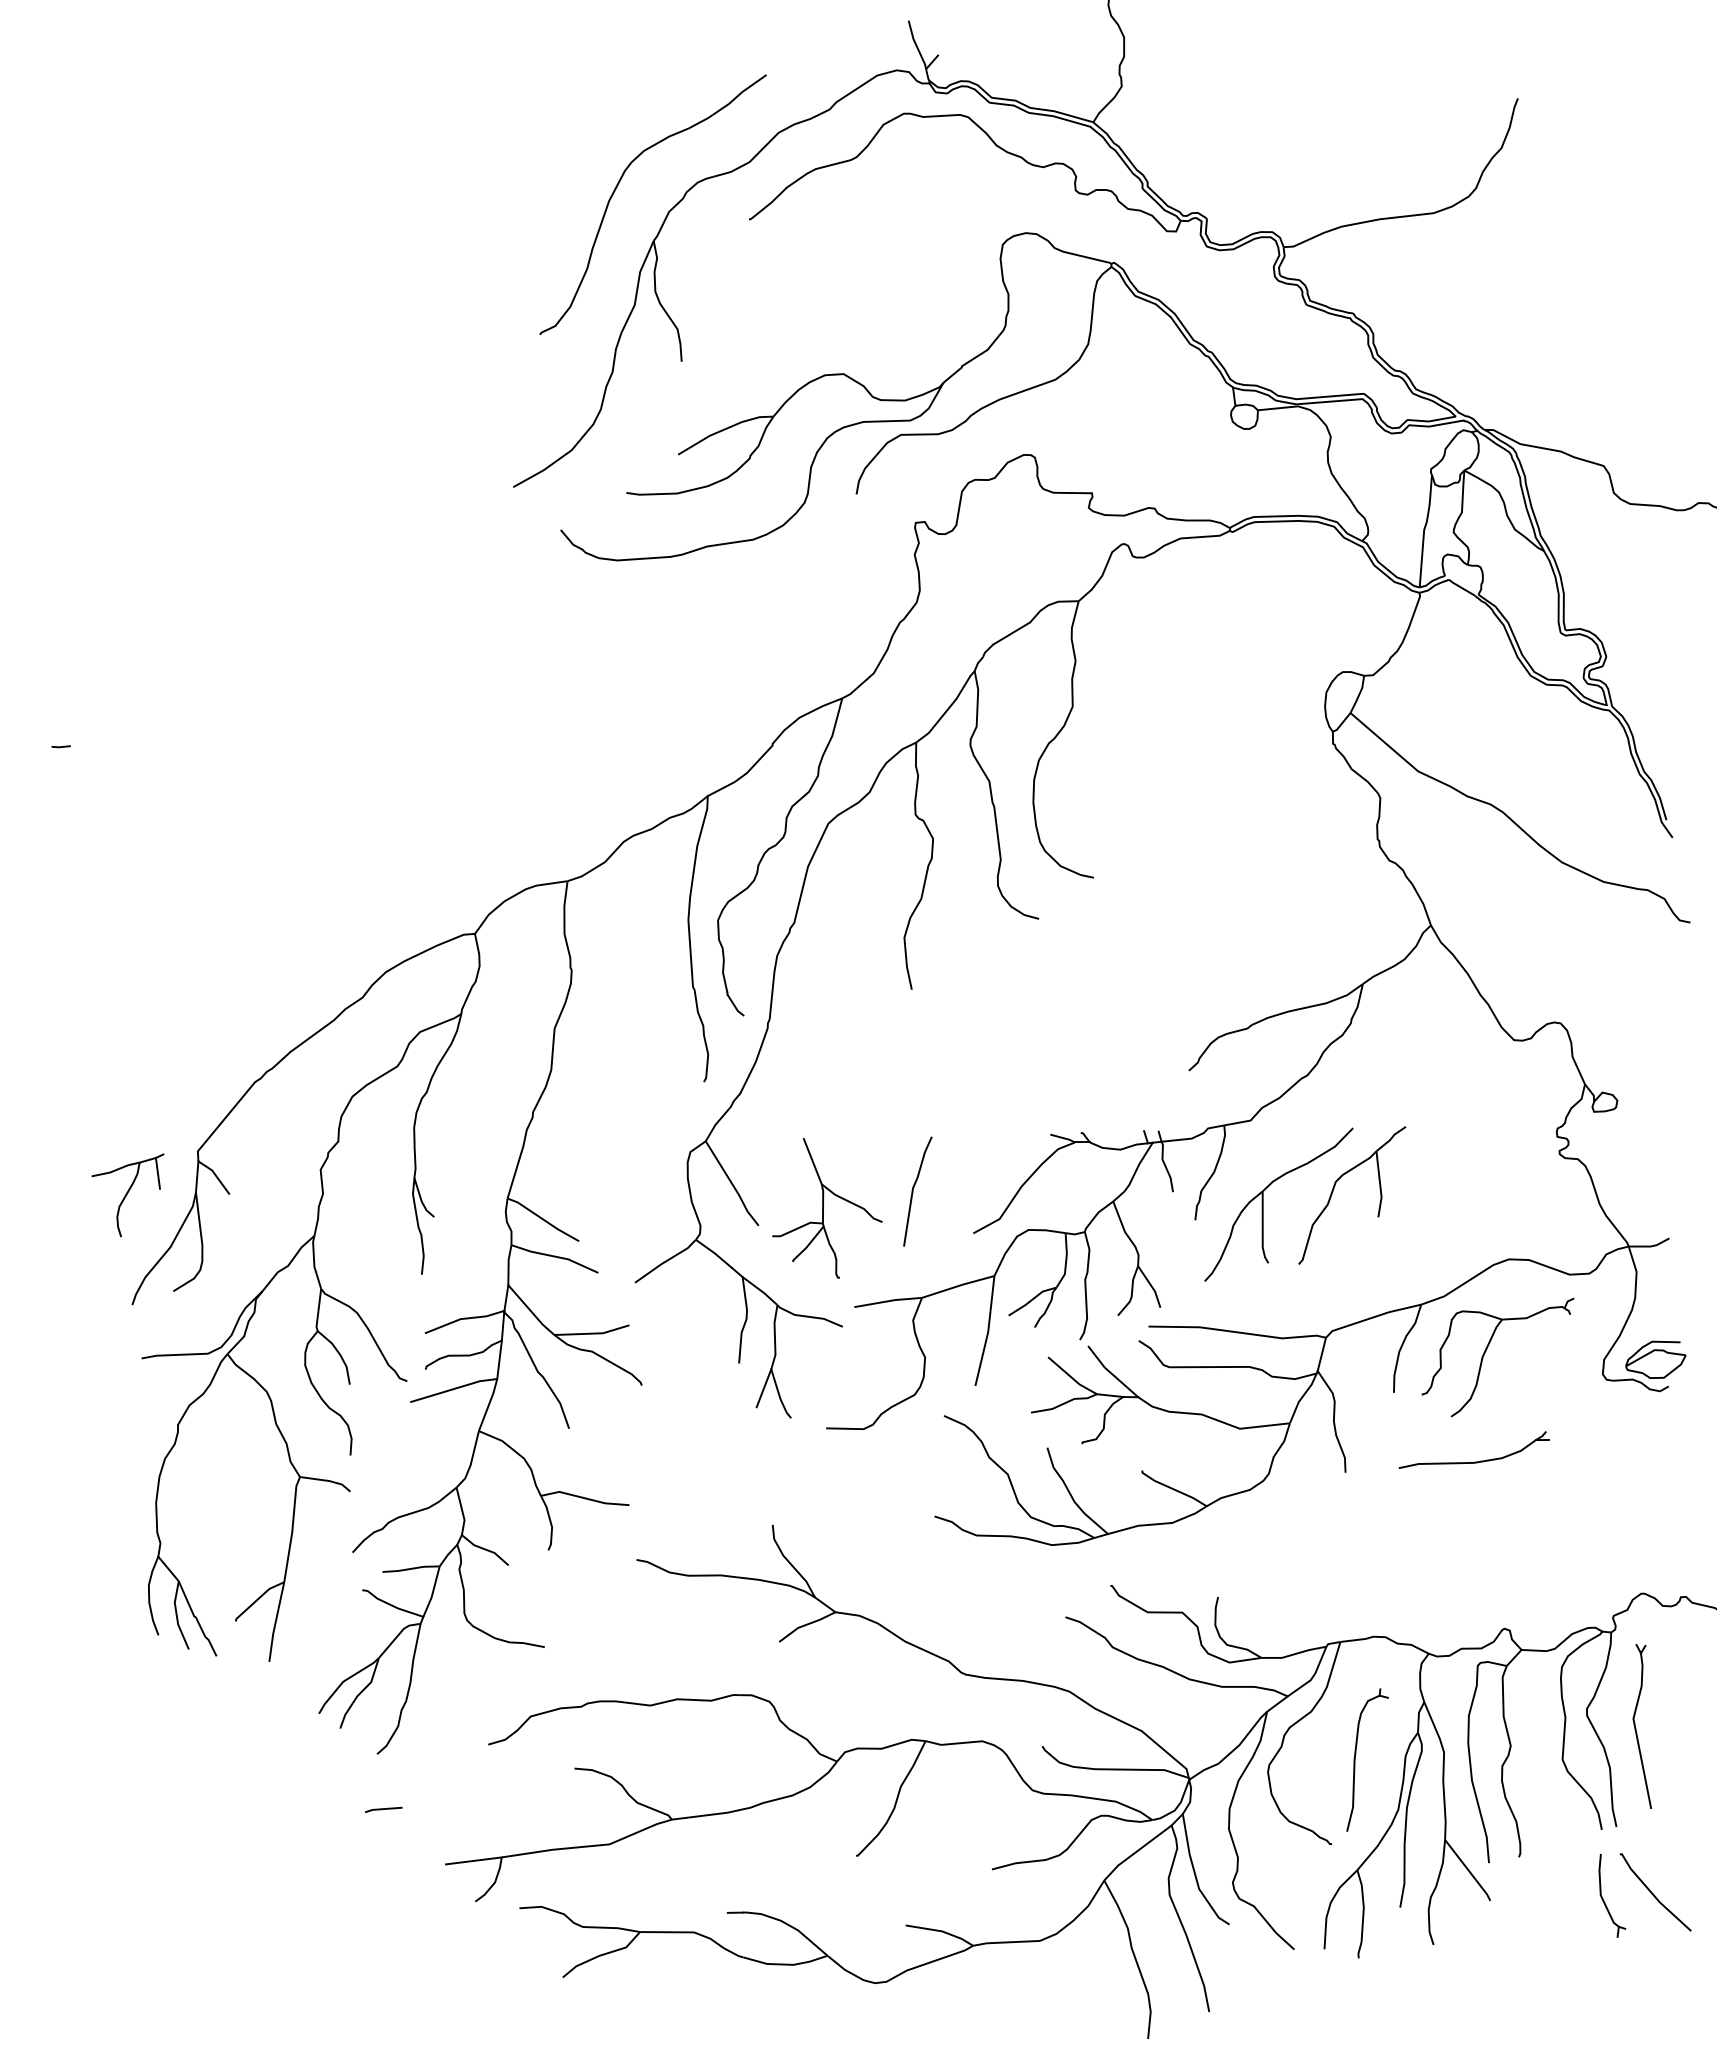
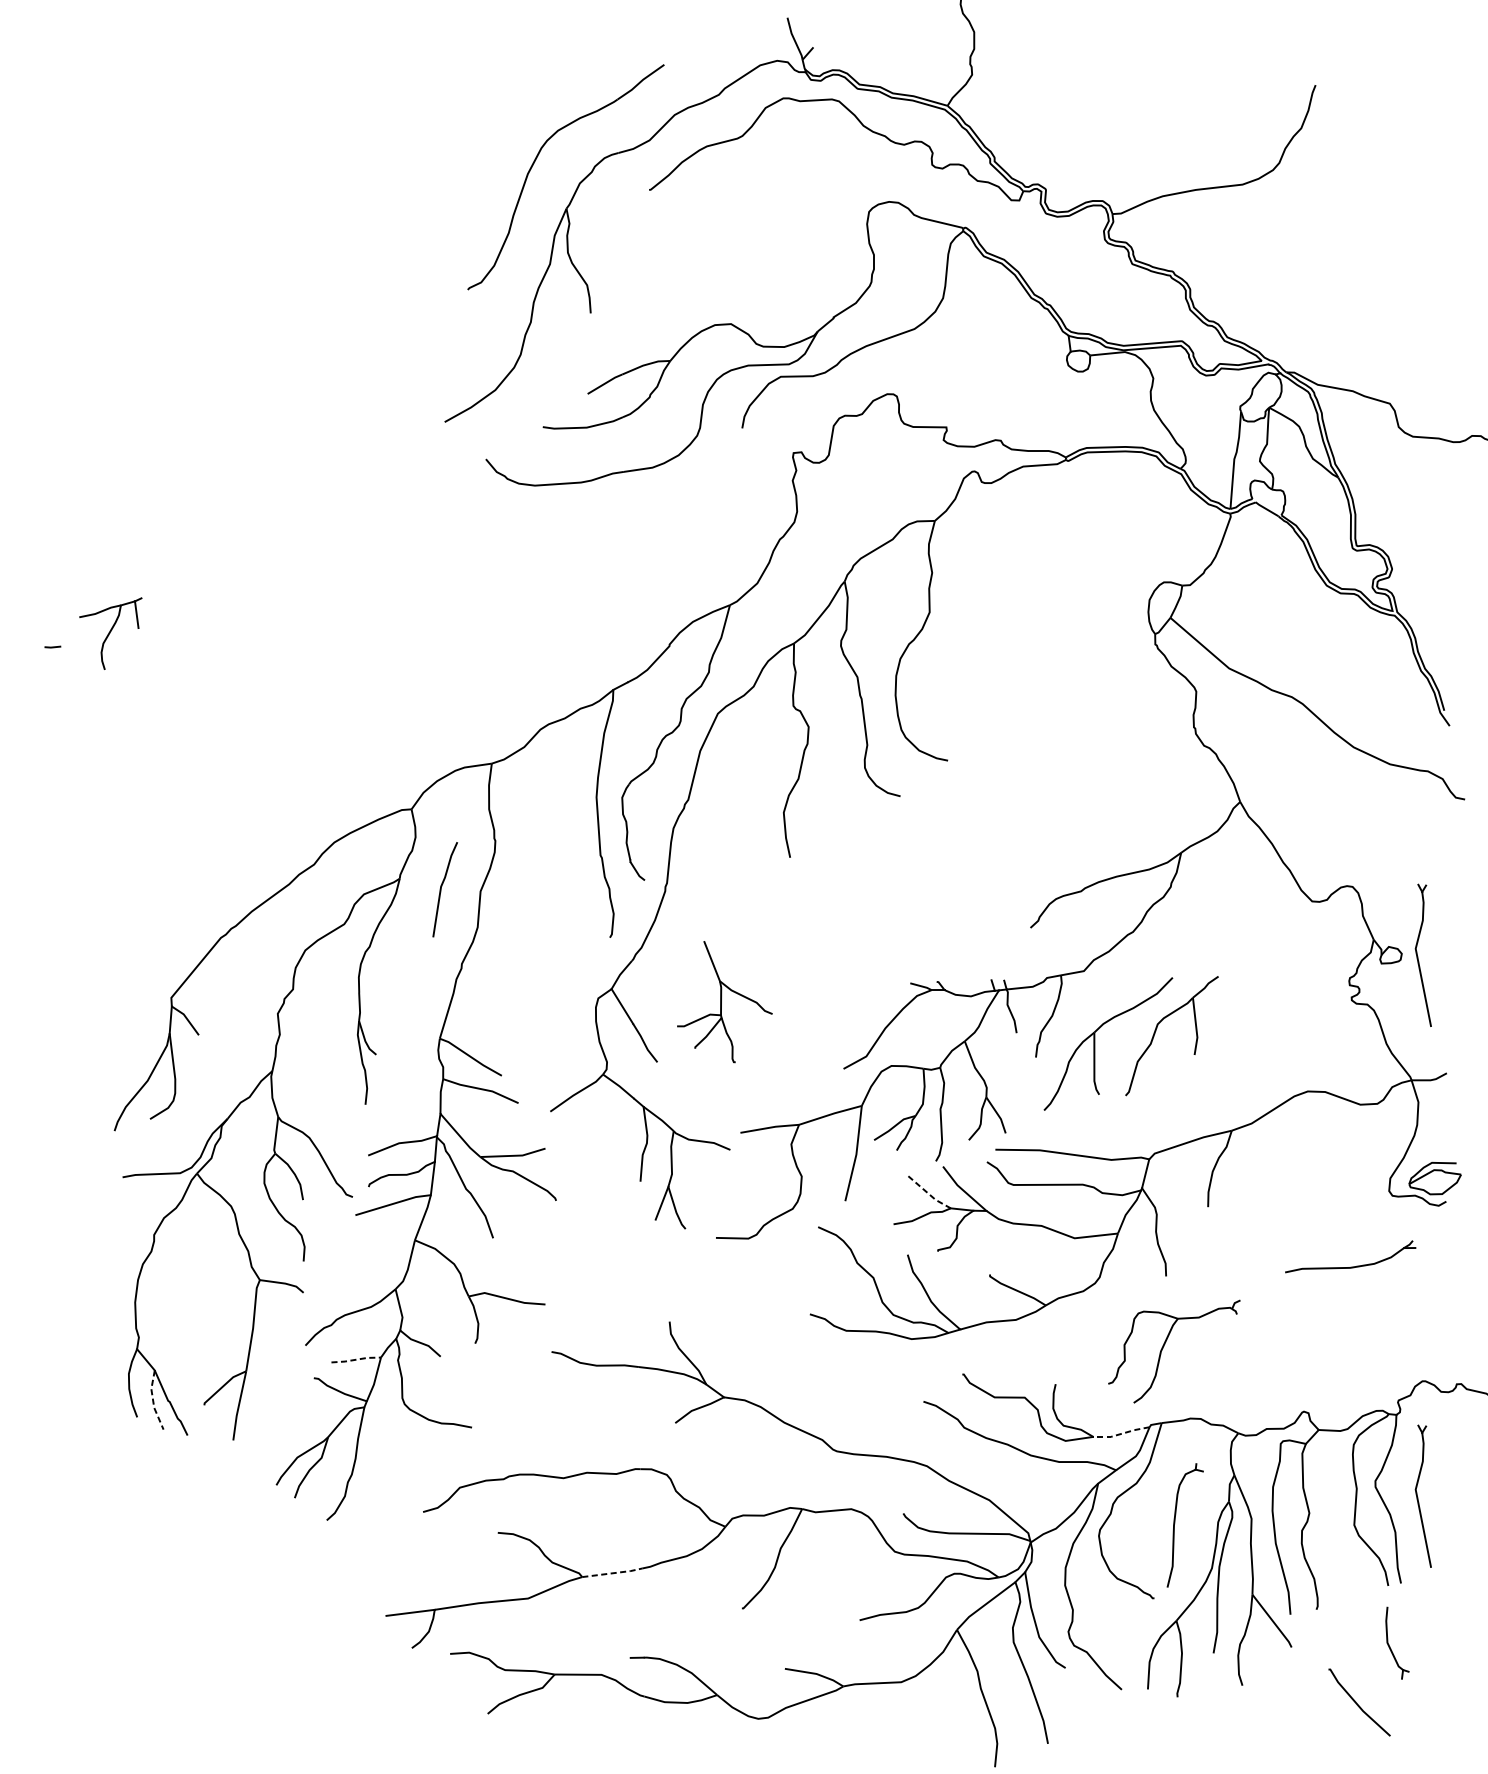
part: (1641, 1102) -> (1422, 955), added
line: (913, 1191) -> (441, 889), moved
part: (127, 1195) -> (110, 633), moved
part: (827, 1208) -> (724, 1002), moved
part: (1486, 1351) -> (1164, 1346), moved
line: (1072, 1378) -> (929, 1194), solid -> dashed
part: (1474, 1461) -> (1350, 1266), moved
line: (411, 1568) -> (356, 1359), solid -> dashed
line: (176, 1616) -> (152, 1401), solid -> dashed
line: (1294, 1654) -> (1121, 1433), solid -> dashed
line: (383, 1809) -> (332, 1568), removed
line: (707, 1815) -> (613, 1573), solid -> dashed
line: (1653, 1893) -> (1357, 1703), moved

